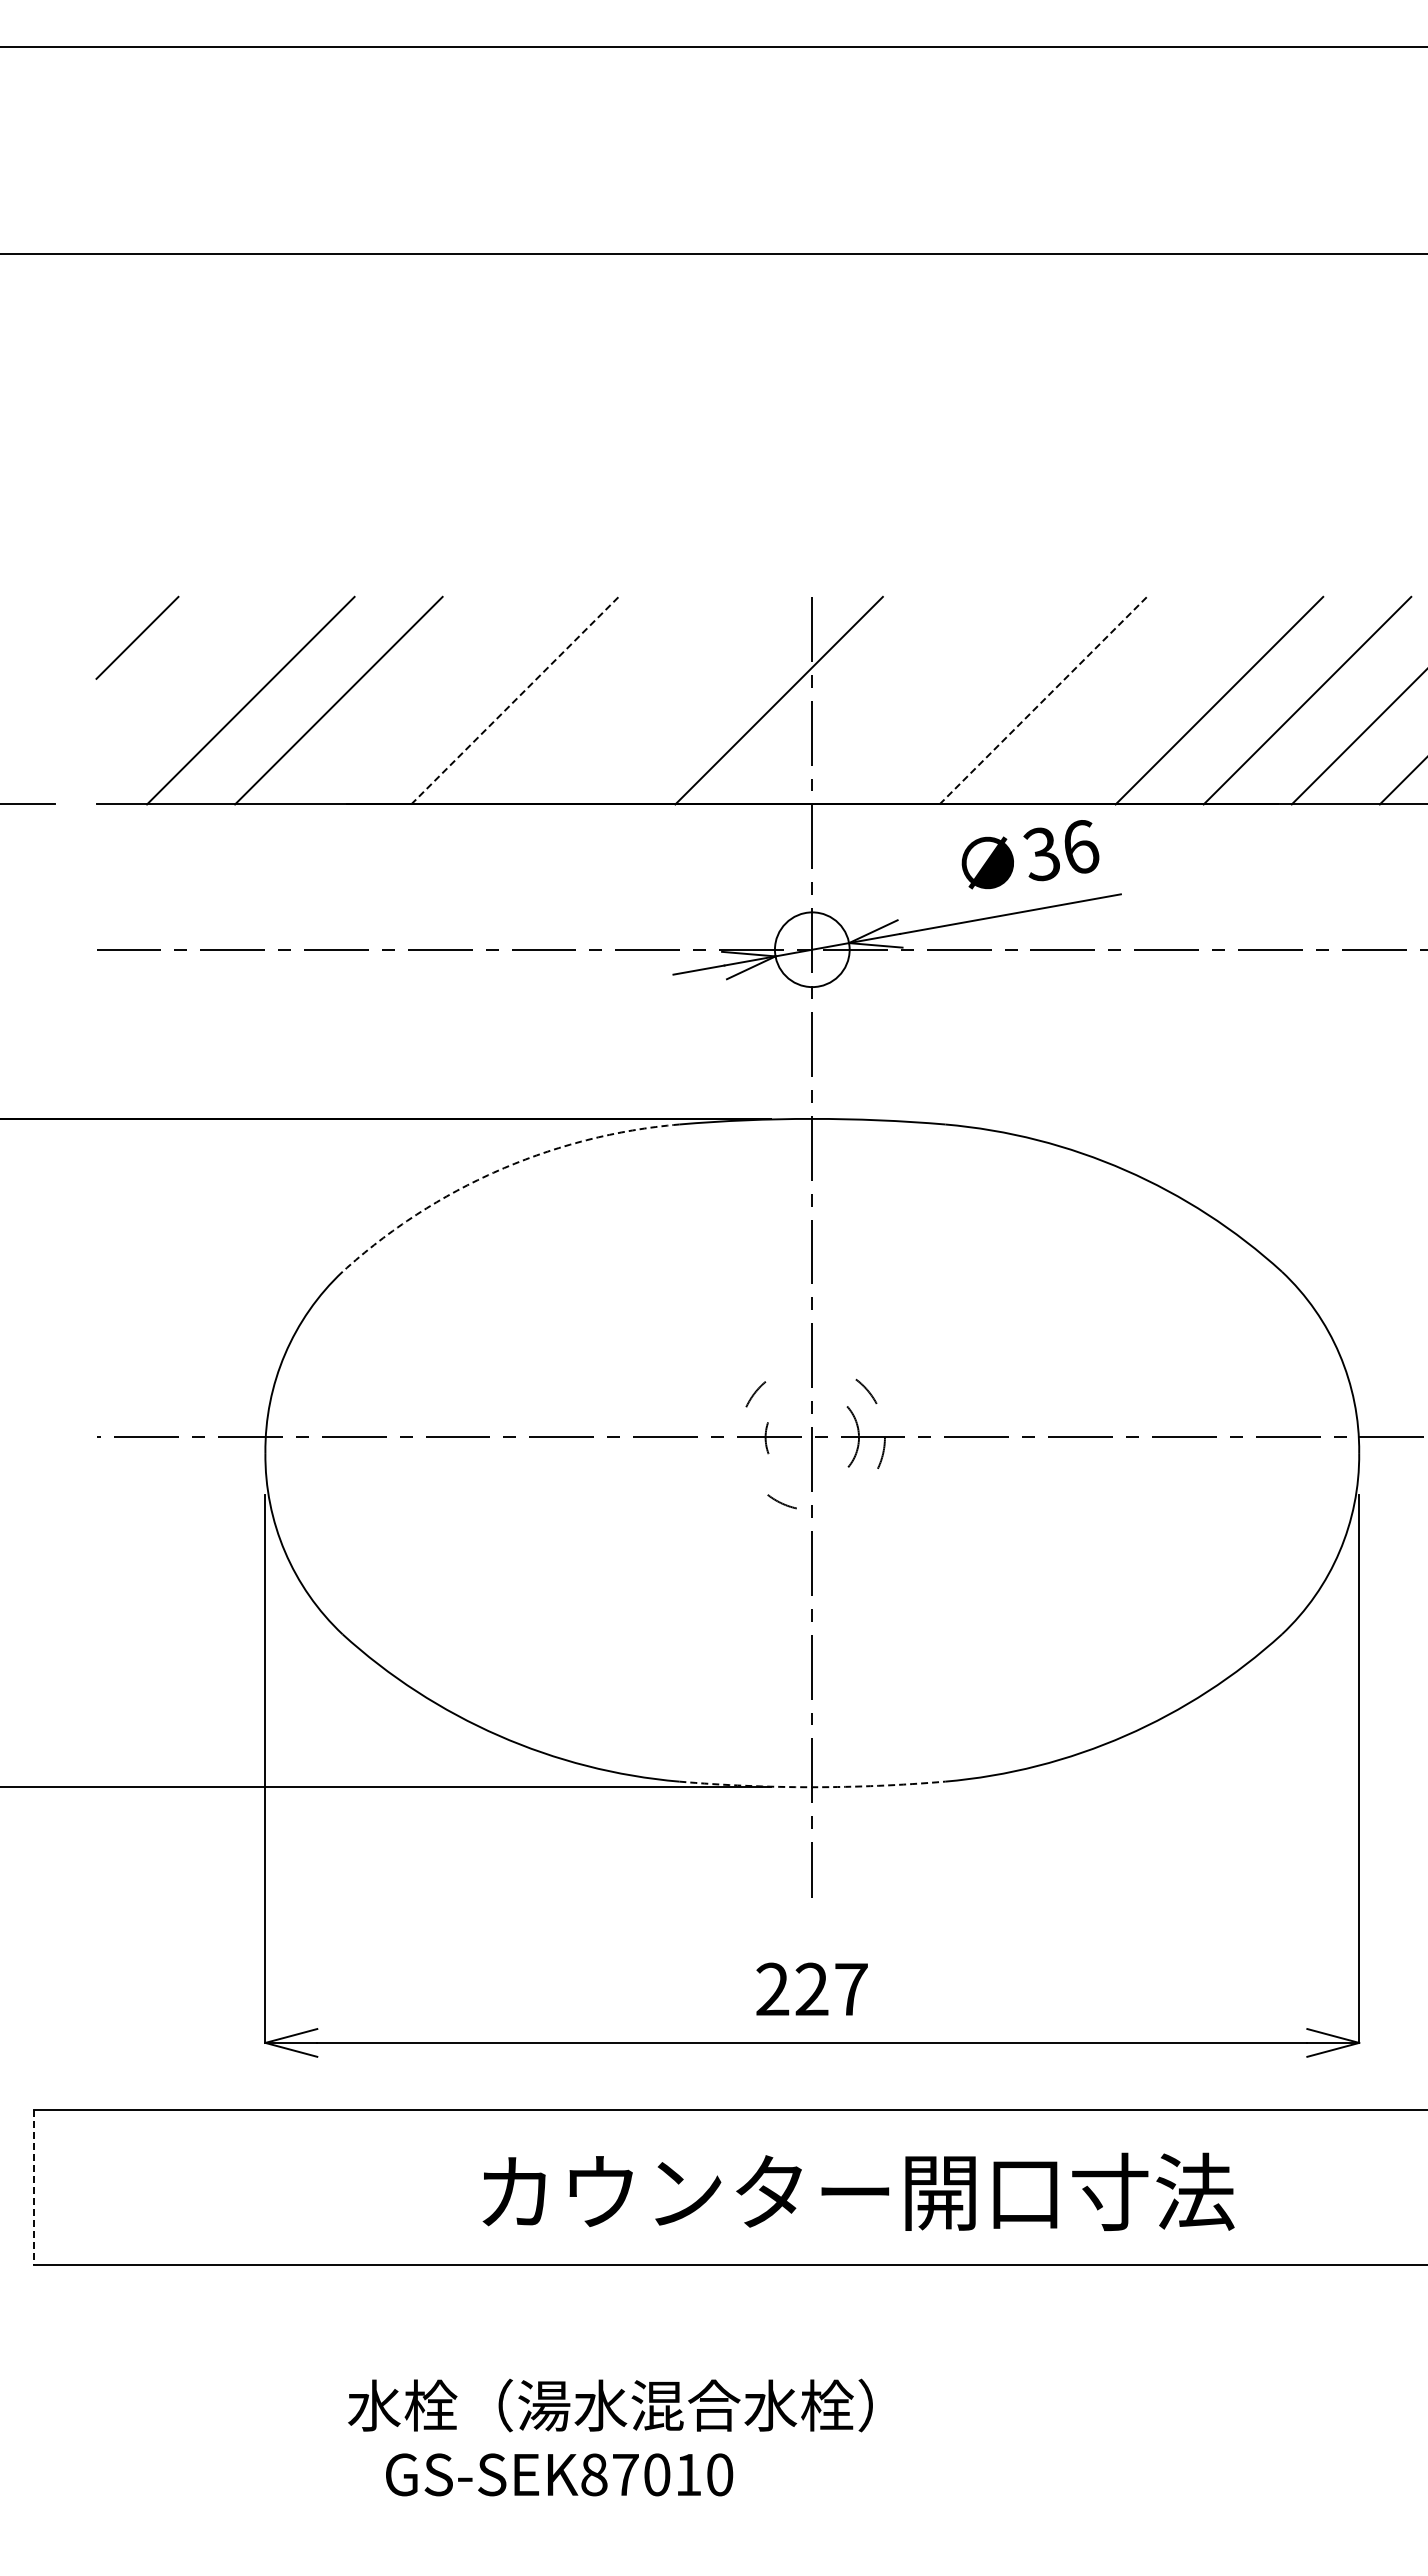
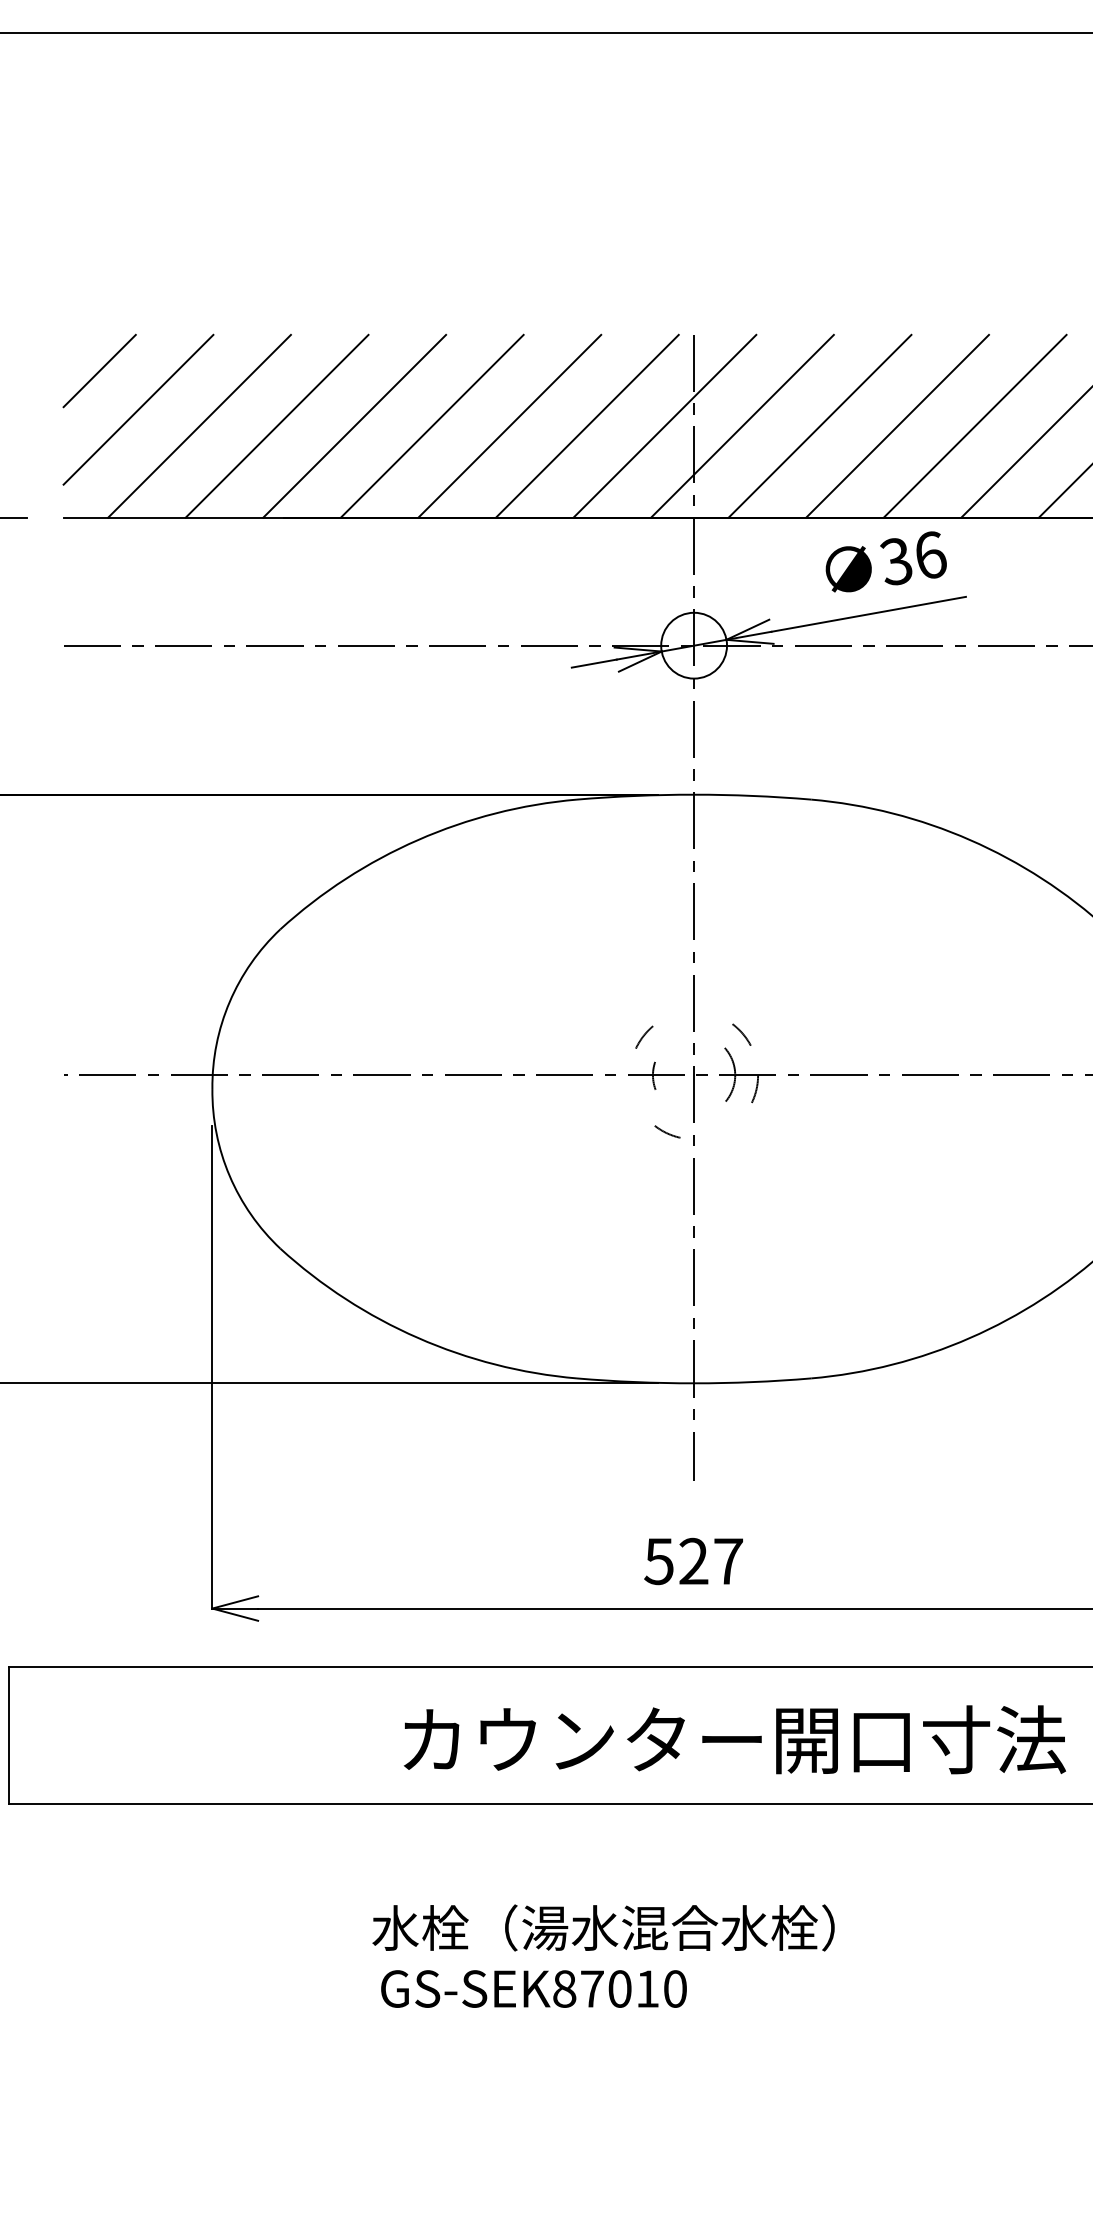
line: (181, 681) -> (138, 409), added
line: (426, 700) -> (354, 426), added
line: (514, 700) -> (431, 426), dashed -> solid
line: (602, 700) -> (509, 426), added
line: (690, 700) -> (586, 426), added
line: (866, 700) -> (741, 426), added
line: (955, 700) -> (820, 426), added
line: (1043, 700) -> (897, 426), dashed -> solid
line: (1131, 700) -> (975, 426), added
arc: (498, 1170) -> (417, 840), dashed -> solid
arc: (812, 1787) -> (694, 1383), dashed -> solid
text: (772, 1989) -> (659, 1561), 227 -> 527
line: (33, 2187) -> (8, 1735), dashed -> solid
text: (610, 2405) -> (603, 1927), moved
text: (559, 2474) -> (533, 1988), moved

